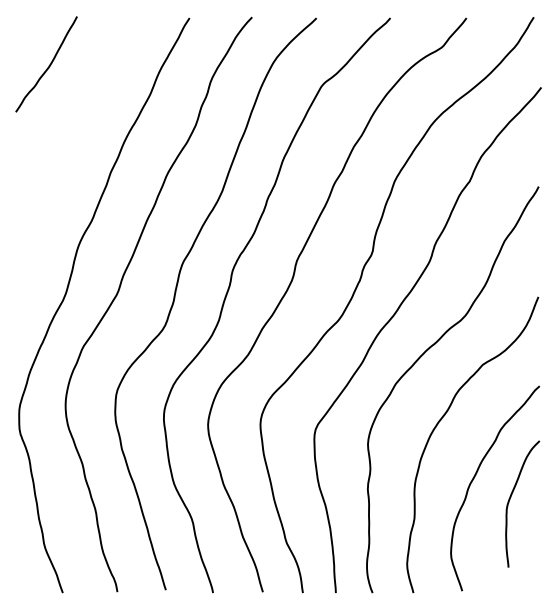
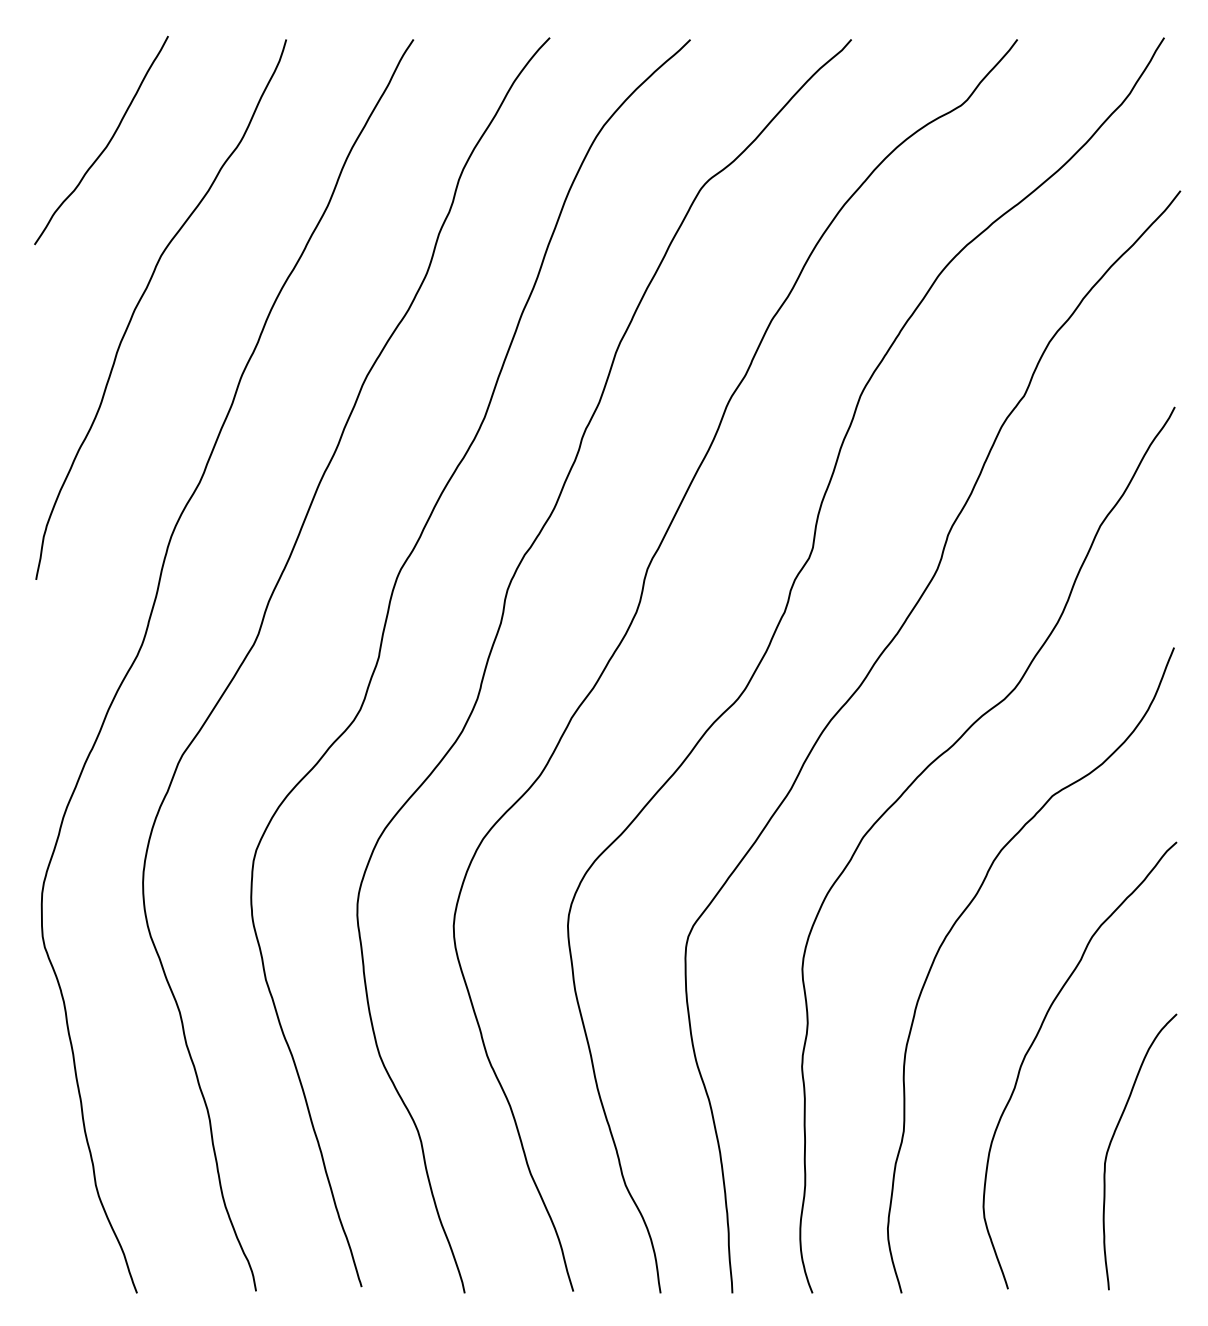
curve: (65, 137) -> (142, 299), added
curve: (511, 497) -> (1115, 1137), moved

